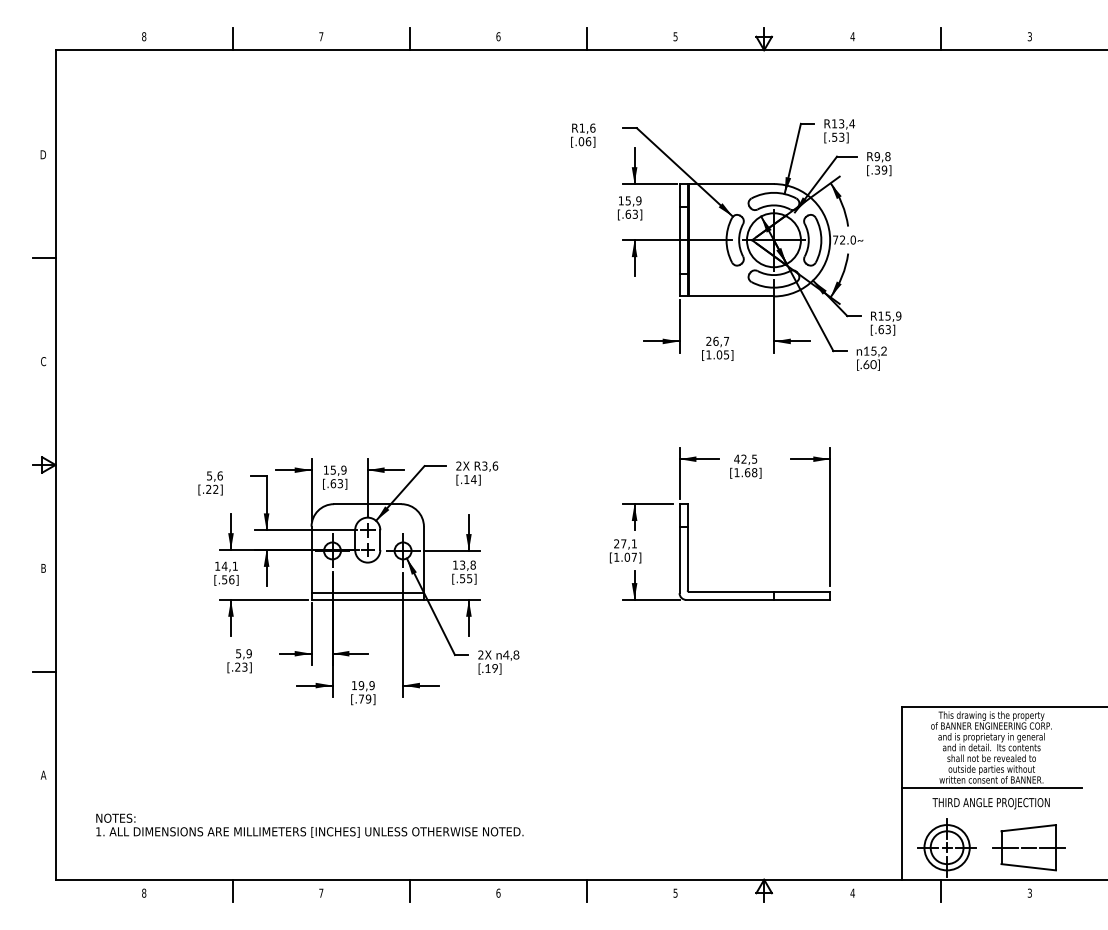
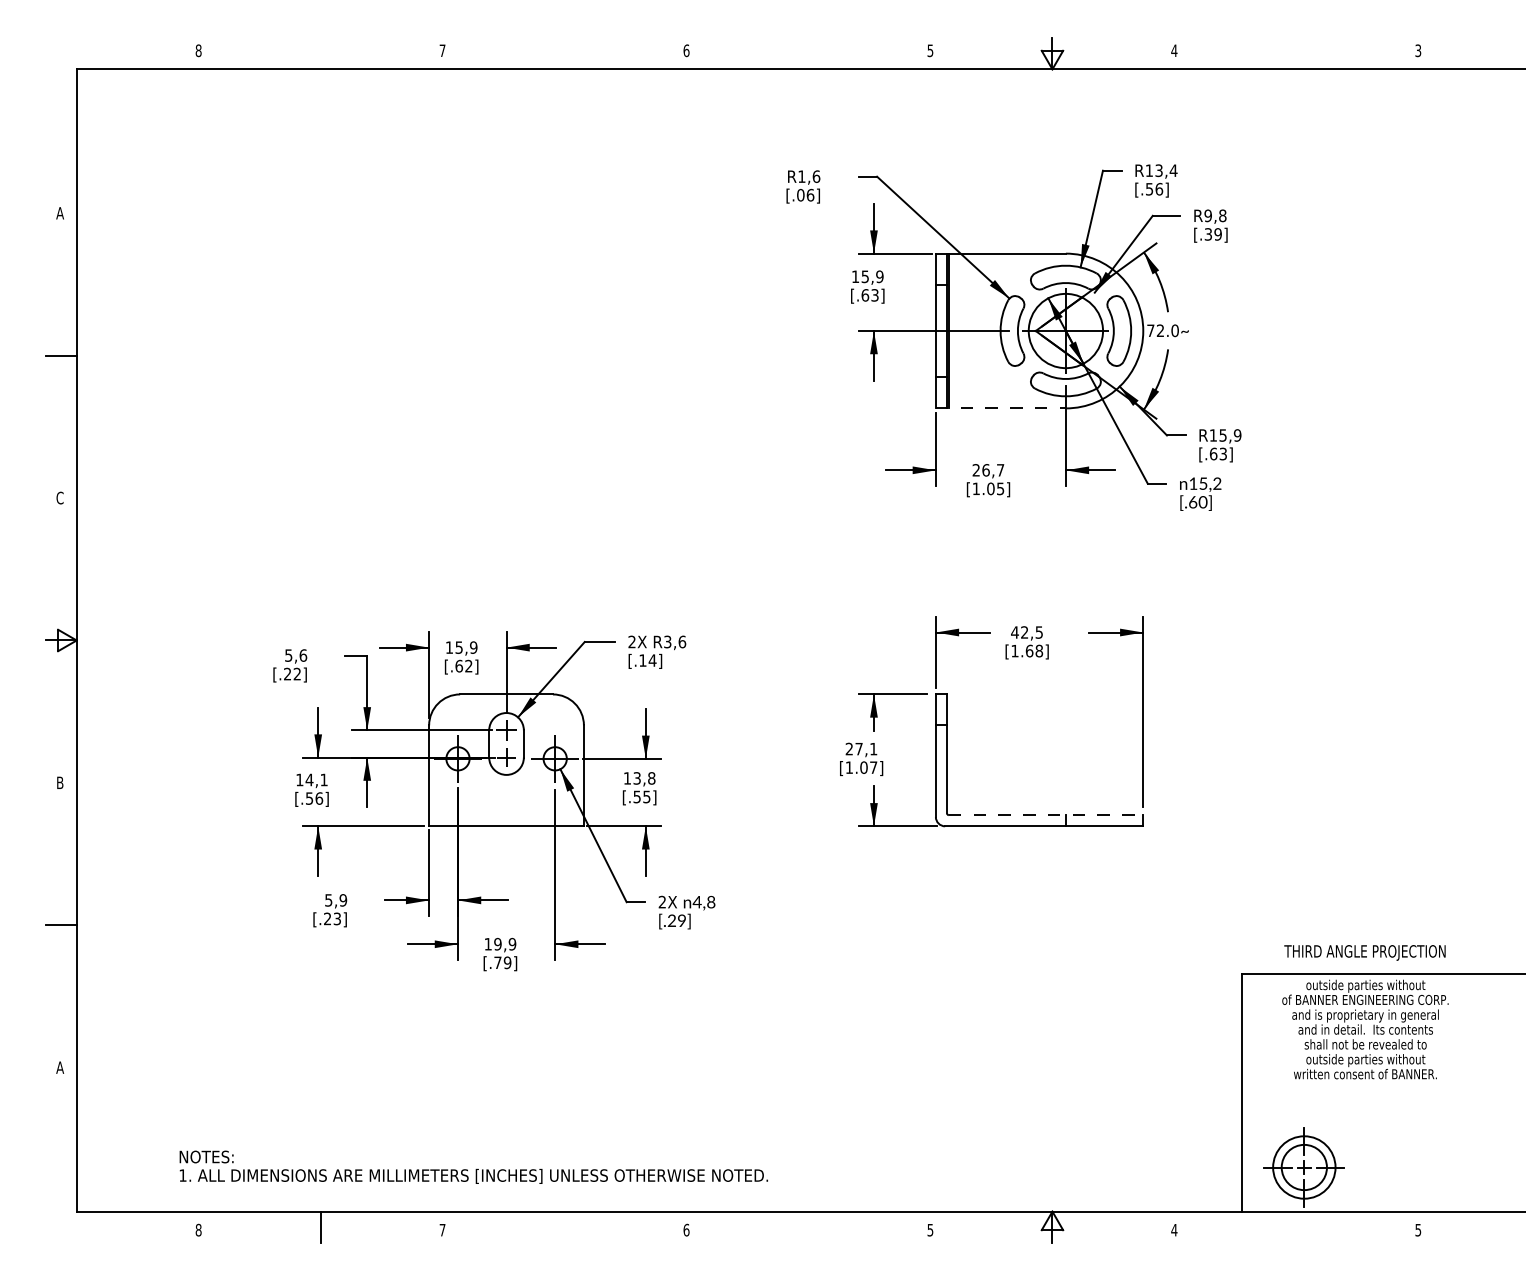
line: (232, 38) -> (320, 53), removed
line: (409, 38) -> (564, 53), removed
line: (587, 38) -> (808, 53), removed
line: (941, 38) -> (1296, 53), removed
text: (841, 136) -> (1159, 188), [.53] -> [.56]
text: (43, 154) -> (59, 213), D -> A
line: (727, 296) -> (1001, 408), solid -> dashed
text: (340, 483) -> (468, 666), [.63] -> [.62]
line: (759, 592) -> (1046, 815), solid -> dashed
line: (367, 593) -> (506, 817), removed
text: (487, 668) -> (671, 920), [.19] -> [.29]
text: (991, 715) -> (1365, 985), This drawing is the property -> outside parties without
line: (991, 788) -> (1365, 1085), removed
text: (990, 803) -> (1364, 952), moved
text: (309, 825) -> (473, 1166), moved
part: (1028, 847) -> (1416, 1167), removed
line: (409, 890) -> (564, 1226), removed
line: (587, 890) -> (808, 1226), removed
line: (941, 890) -> (1296, 1226), removed
text: (1030, 892) -> (1418, 1229), 3 -> 5

